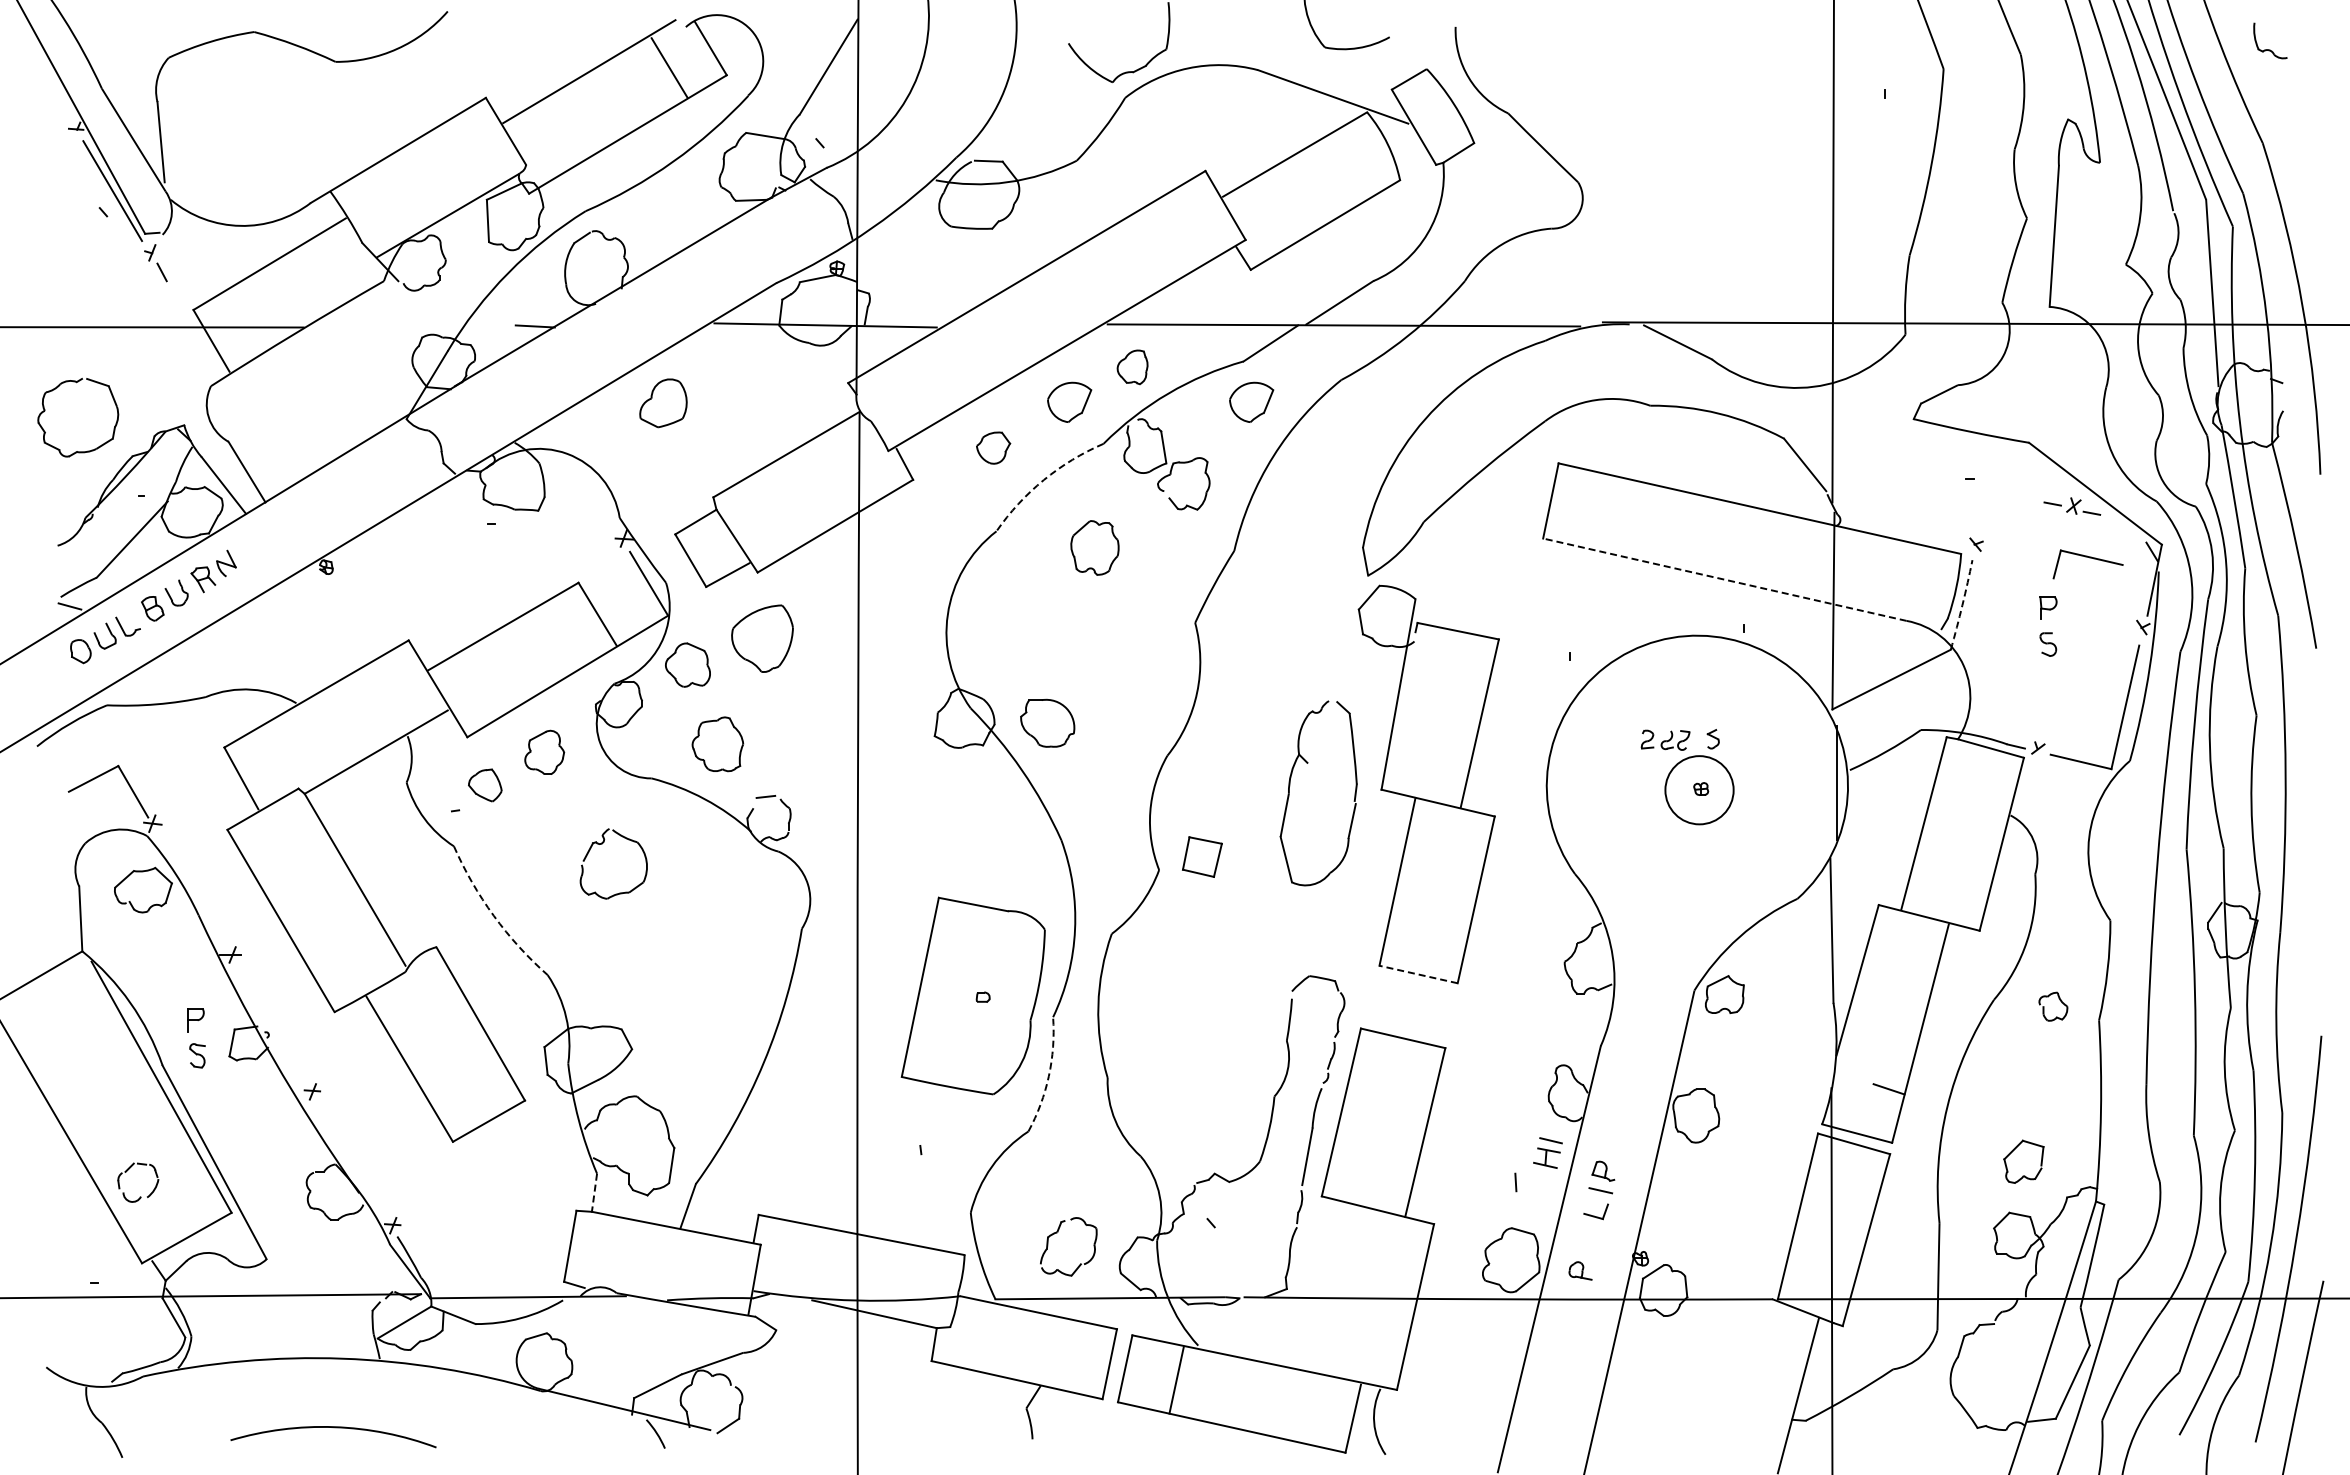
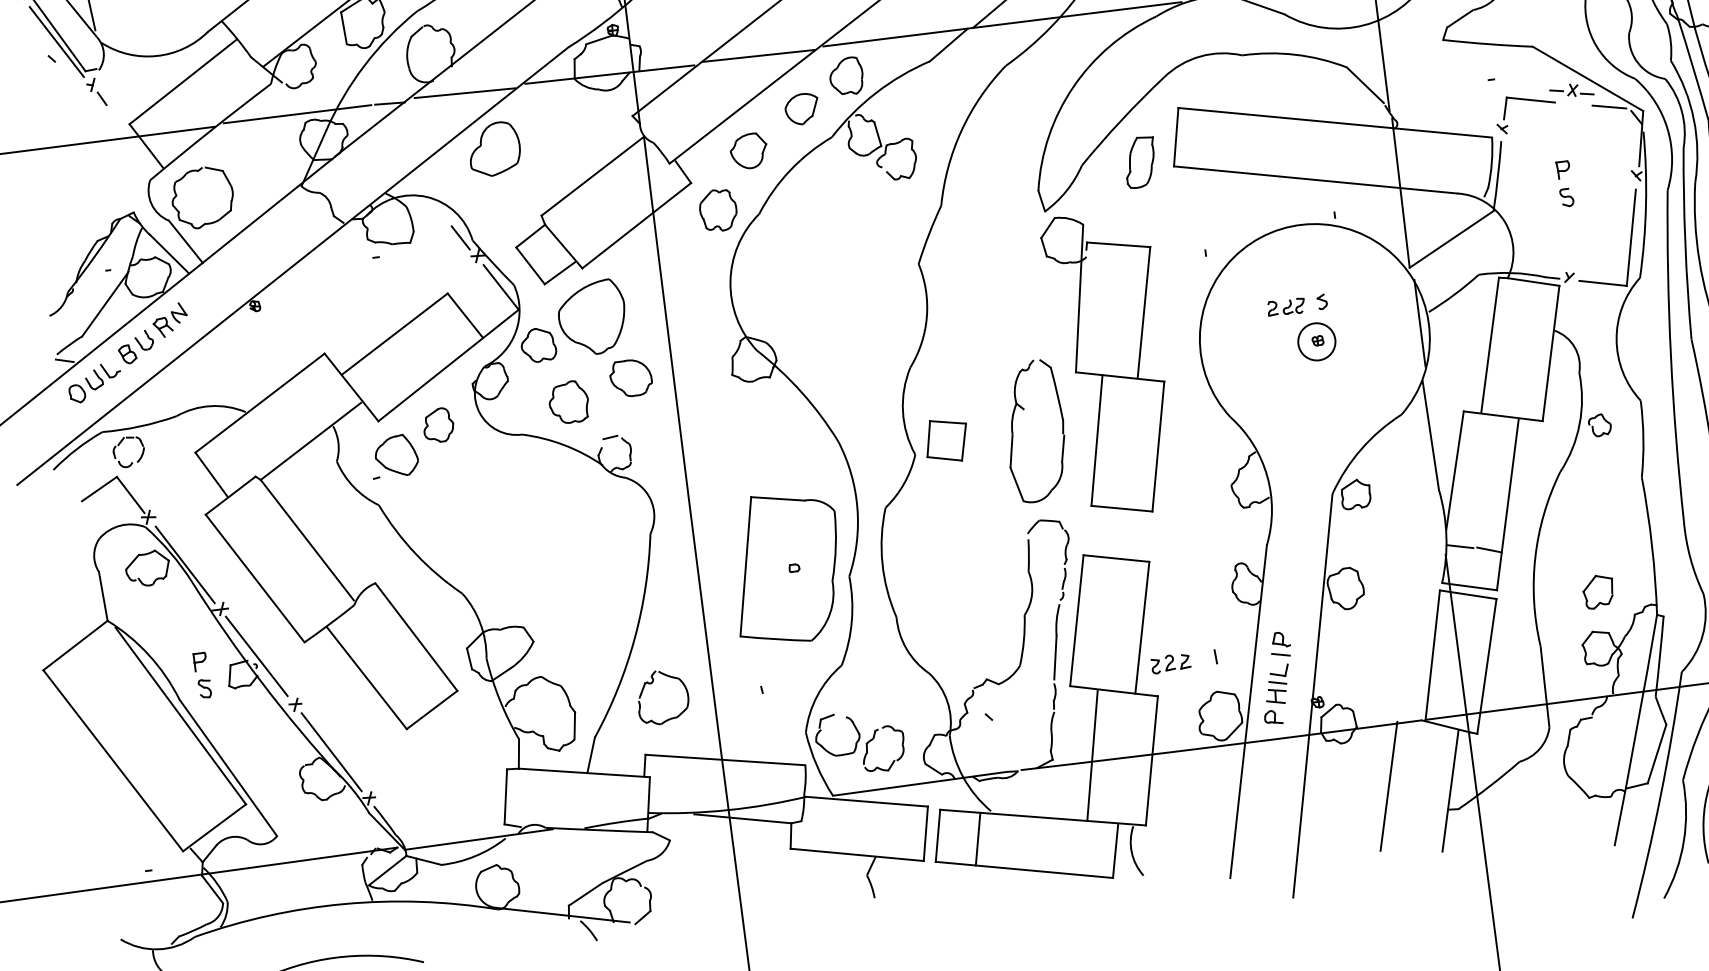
line: (413, 324) -> (297, 113), added
line: (634, 325) -> (465, 93), added
line: (1022, 325) -> (758, 55), added
part: (1132, 367) -> (846, 76), size x1.43
part: (1251, 401) -> (939, 90), removed
part: (663, 403) -> (494, 149), size x1.43
part: (45, 411) -> (177, 196), moved
part: (993, 447) -> (748, 150), size x1.43
arc: (1043, 480) -> (789, 170), dashed -> solid
line: (604, 512) -> (460, 237), added
part: (1500, 527) -> (1140, 162), added
line: (2118, 533) -> (1609, 106), added
part: (1094, 547) -> (717, 210), moved
part: (2089, 558) -> (1529, 100), moved
line: (1724, 579) -> (1315, 179), dashed -> solid
arc: (1962, 605) -> (1498, 176), dashed -> solid
part: (762, 638) -> (592, 317), size x1.43
part: (1047, 722) -> (630, 377), moved
part: (485, 785) -> (396, 456), size x1.67
part: (1290, 786) -> (1013, 428), moved
circle: (1699, 789) -> (1316, 341), size x0.71
part: (602, 844) -> (652, 683), moved
part: (1202, 856) -> (946, 440), size x1.43
line: (192, 891) -> (185, 564), added
arc: (493, 915) -> (415, 553), dashed -> solid
line: (1418, 974) -> (1121, 508), dashed -> solid
part: (2059, 1000) -> (1603, 419), moved
line: (269, 1022) -> (256, 656), added
arc: (1048, 1076) -> (851, 621), dashed -> solid
line: (1851, 1079) -> (1460, 546), added
part: (1547, 1152) -> (1276, 692), moved
line: (351, 1158) -> (331, 751), added
part: (1456, 1183) -> (1170, 663), added
line: (594, 1193) -> (519, 754), dashed -> solid
part: (140, 1196) -> (132, 462), moved
part: (991, 1212) -> (821, 730), added
line: (1338, 1289) -> (1091, 755), added
line: (1718, 1379) -> (1388, 786), added

